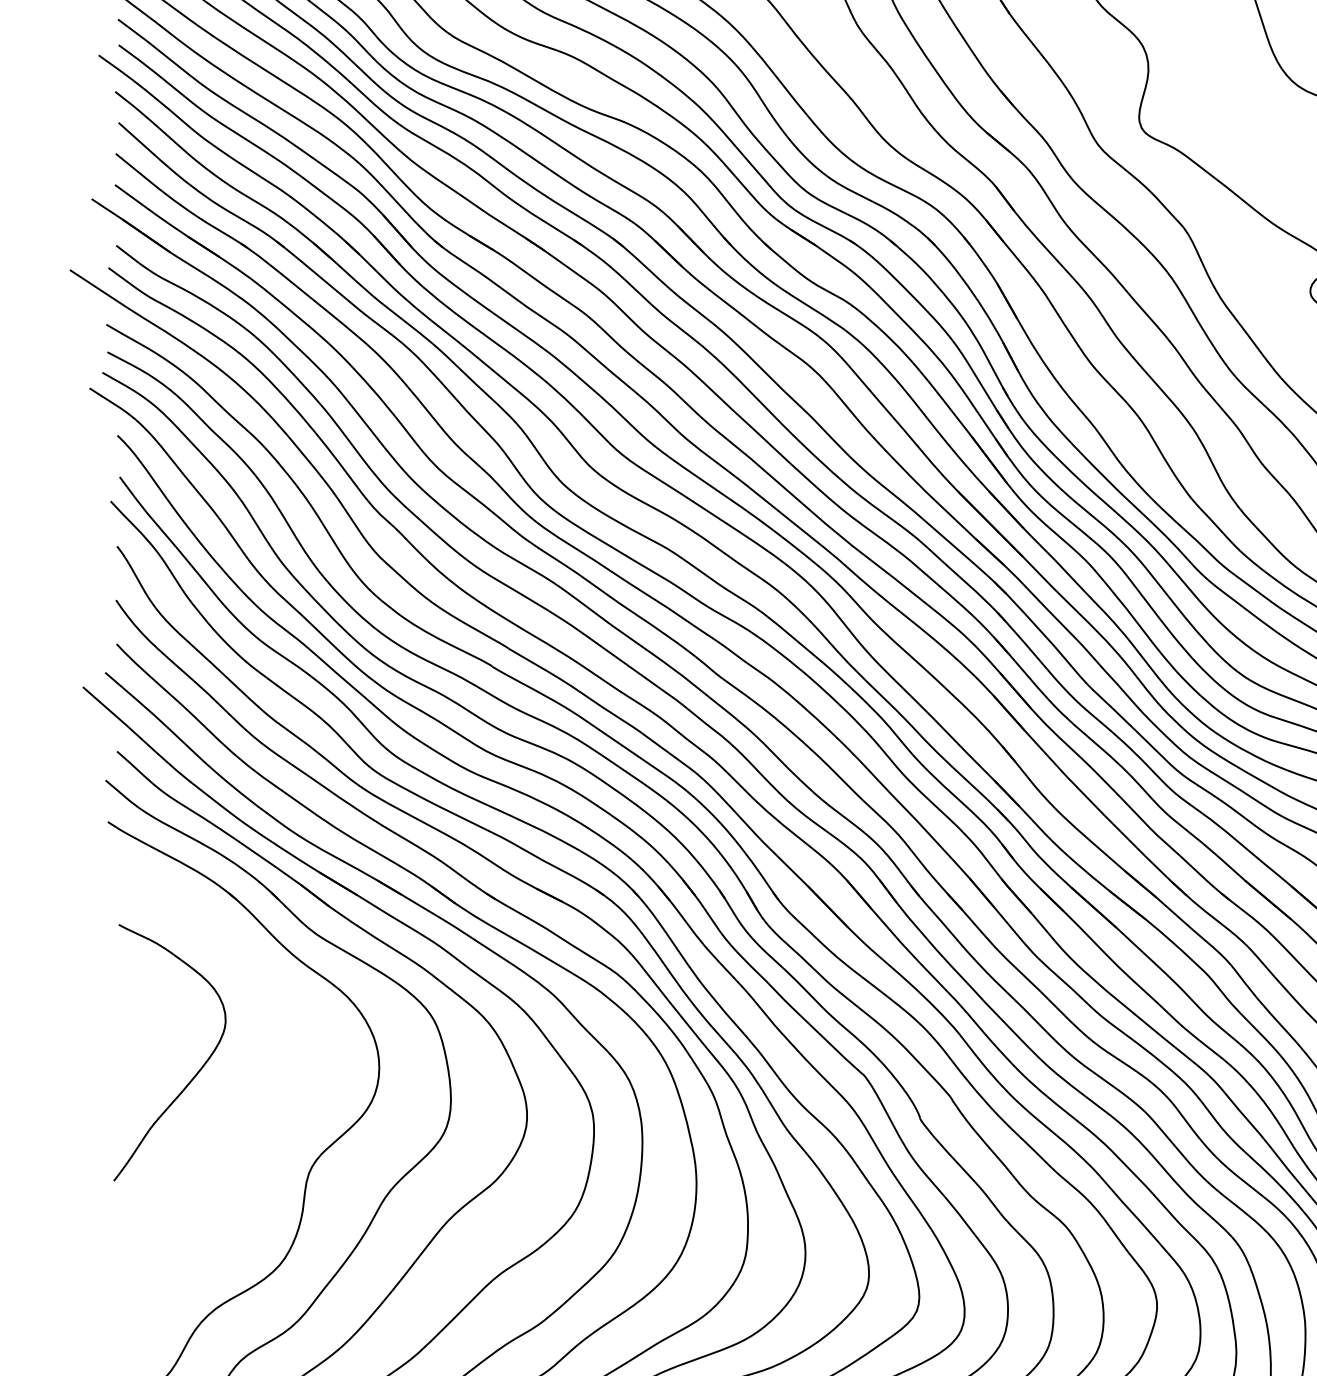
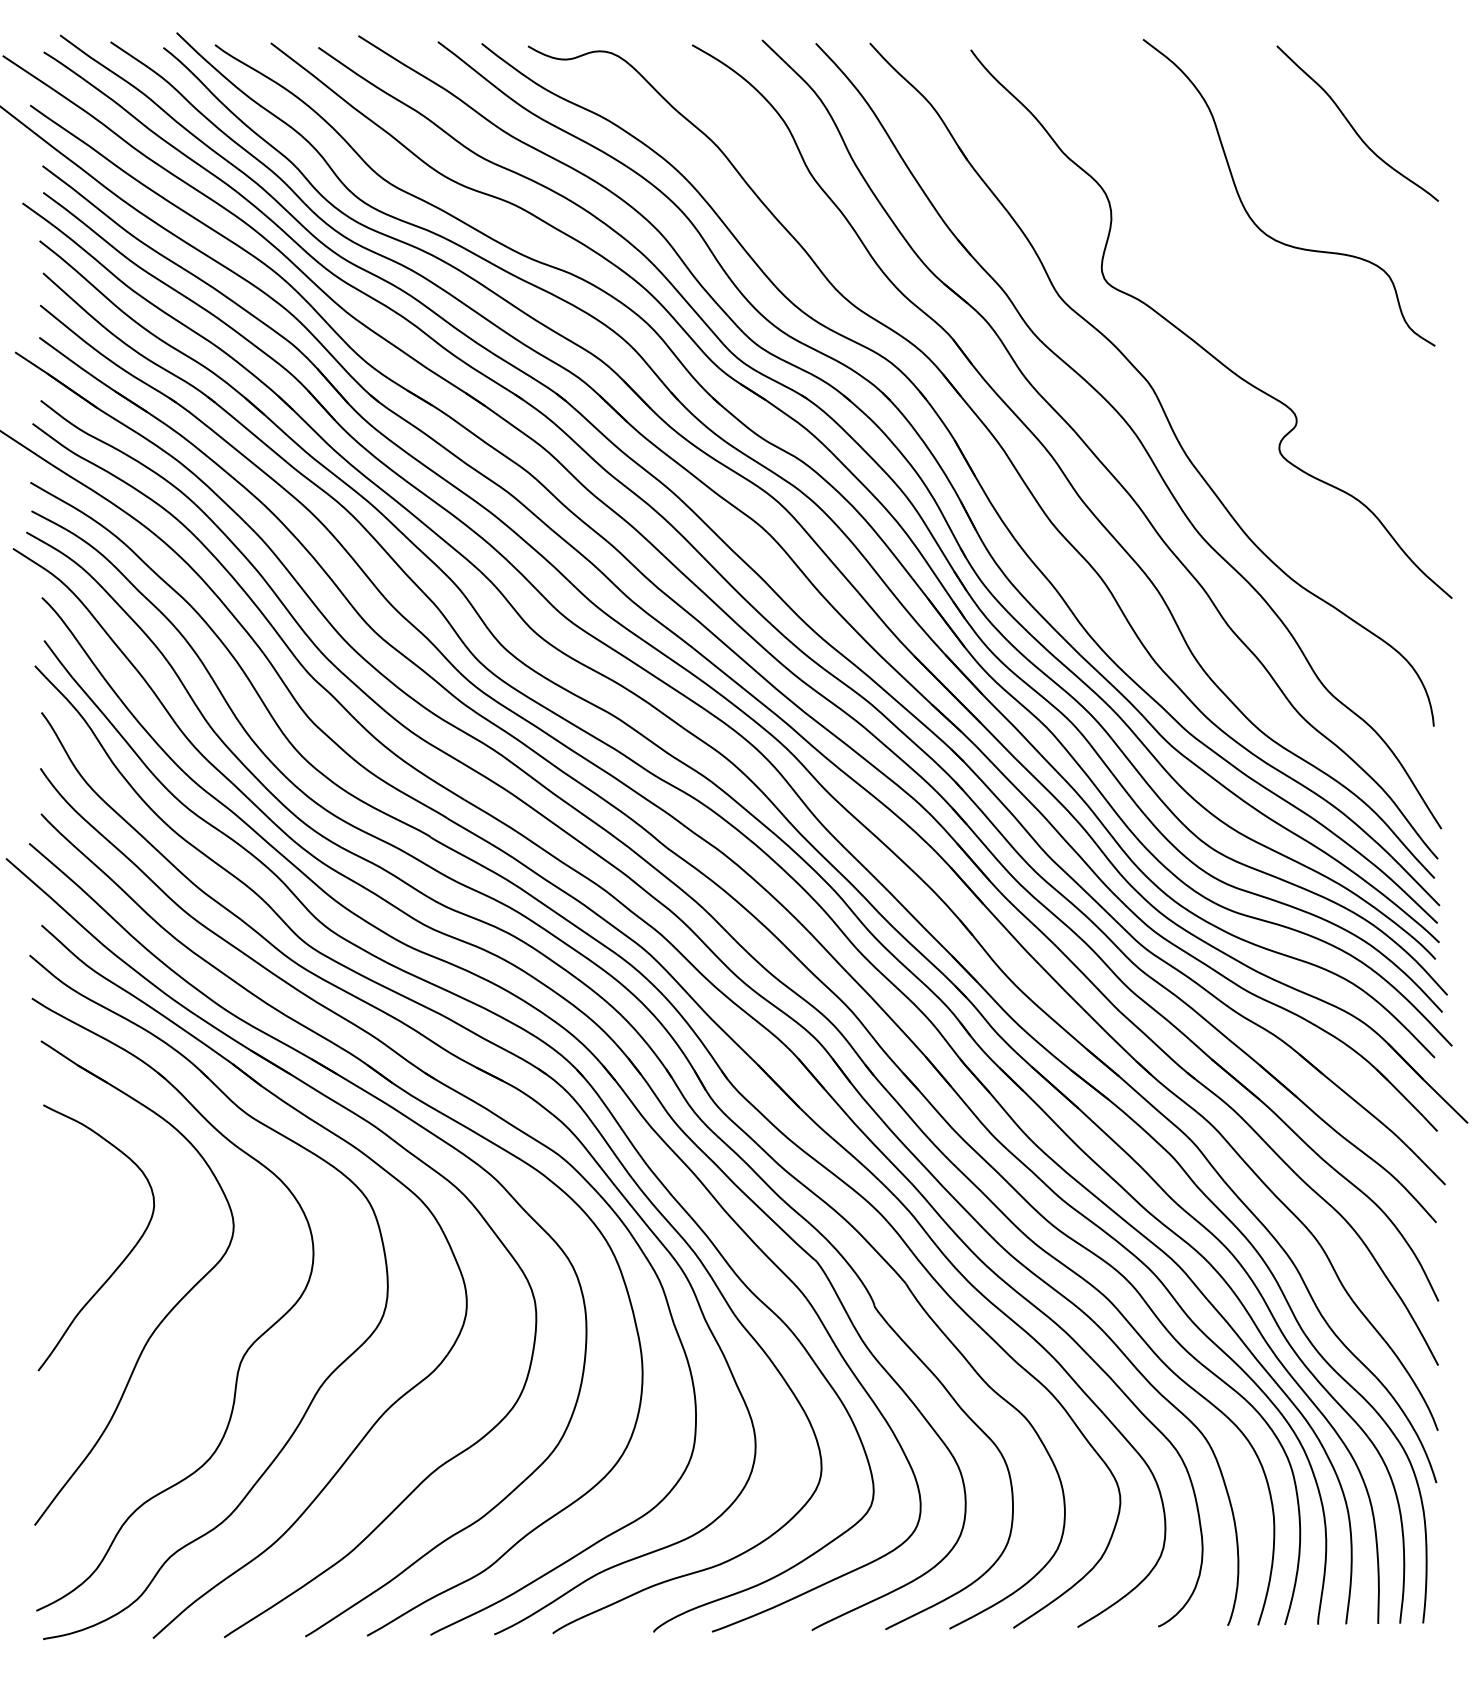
part: (241, 1121) -> (170, 1309), added

